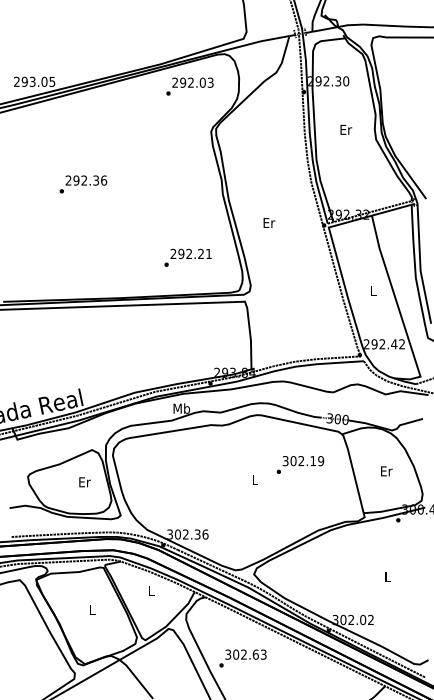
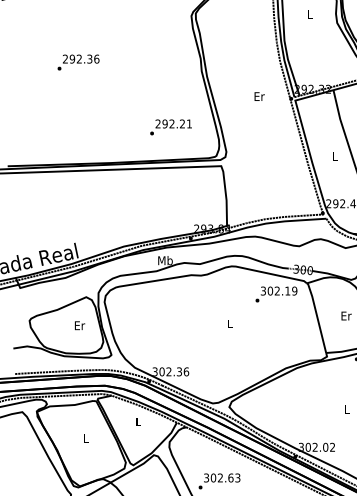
text: (346, 129) -> (310, 14), Er -> L
text: (269, 222) -> (259, 96), moved
text: (300, 464) -> (276, 294), moved

